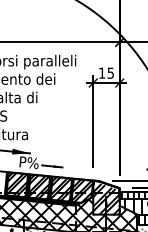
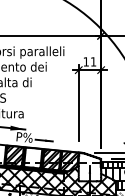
text: (110, 72) -> (93, 61), 15 -> 11
hatch: (38, 187) -> (32, 158), removed
hatch: (106, 199) -> (89, 168), removed

